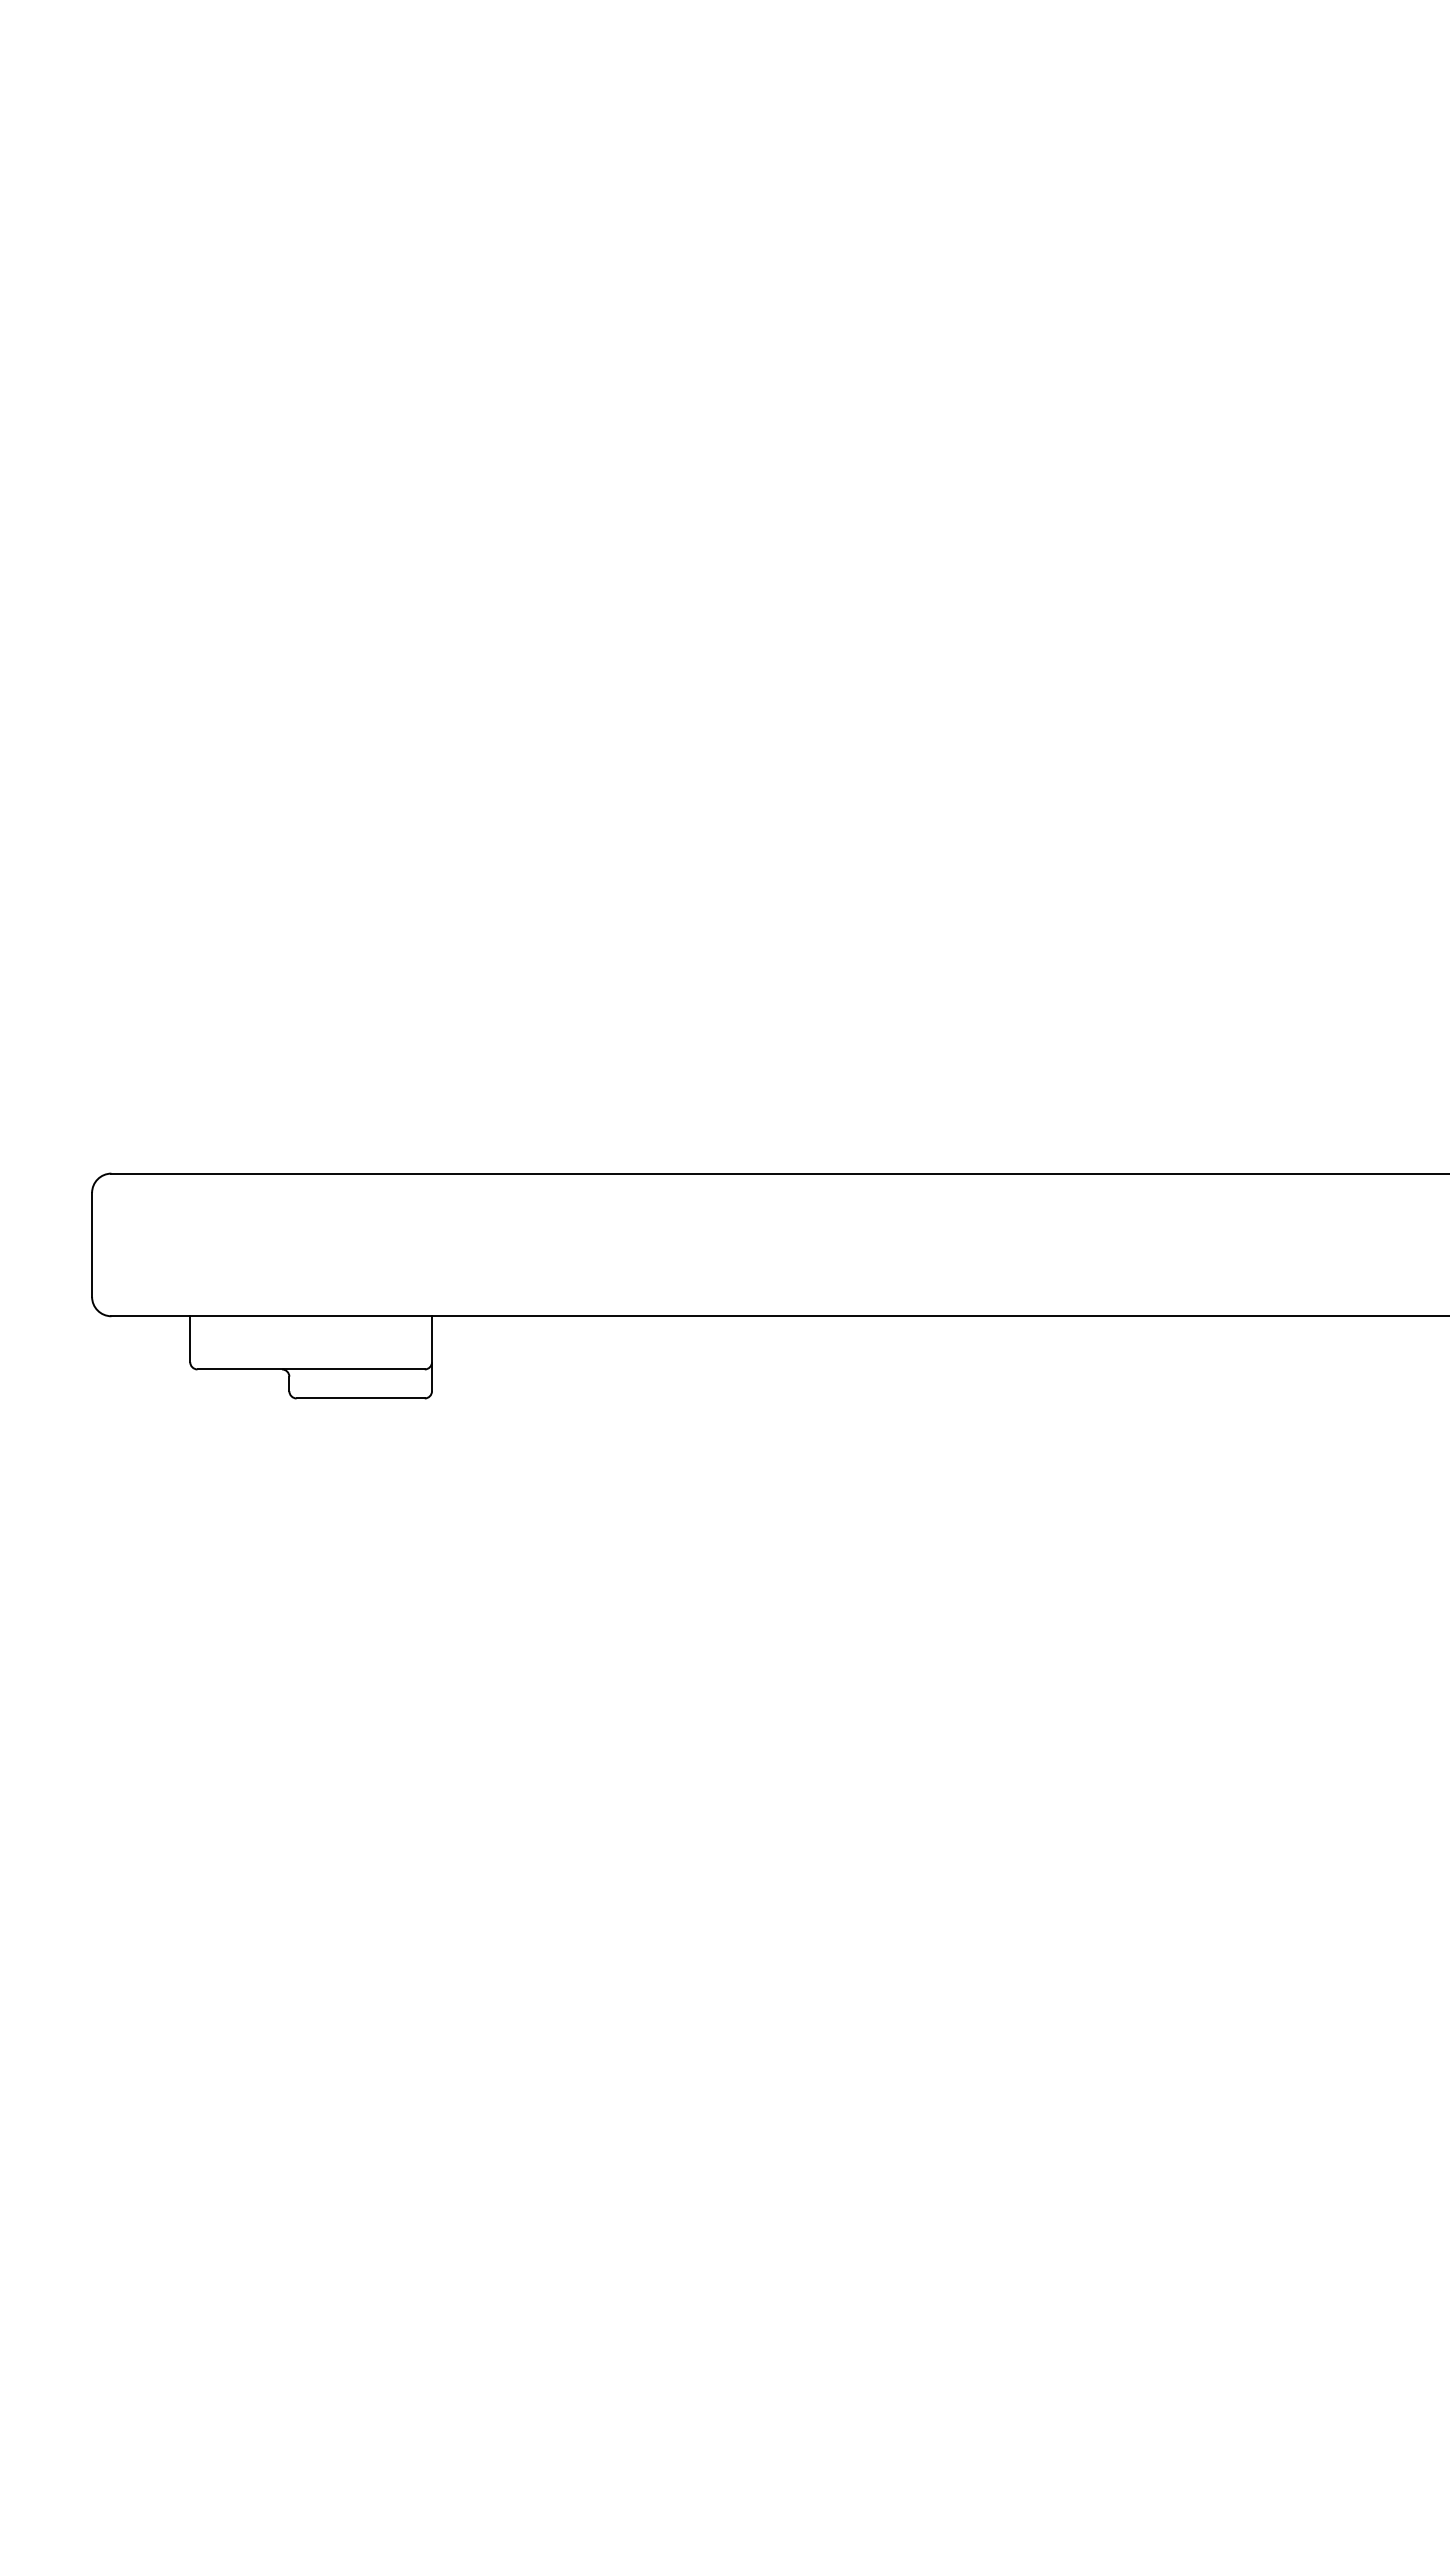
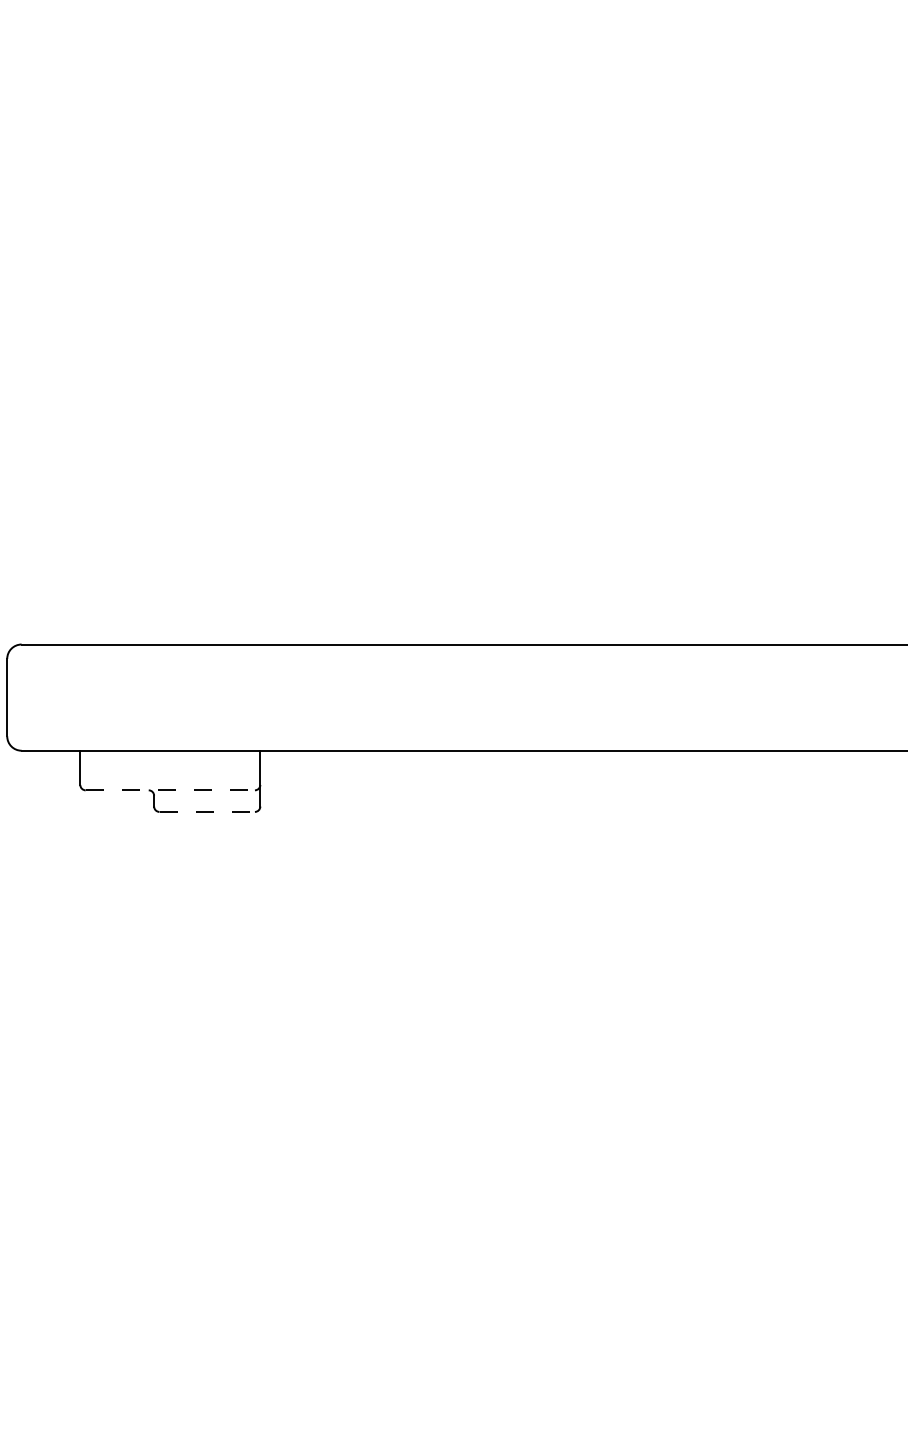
line: (311, 1369) -> (170, 790), solid -> dashed
line: (361, 1398) -> (207, 811), solid -> dashed

